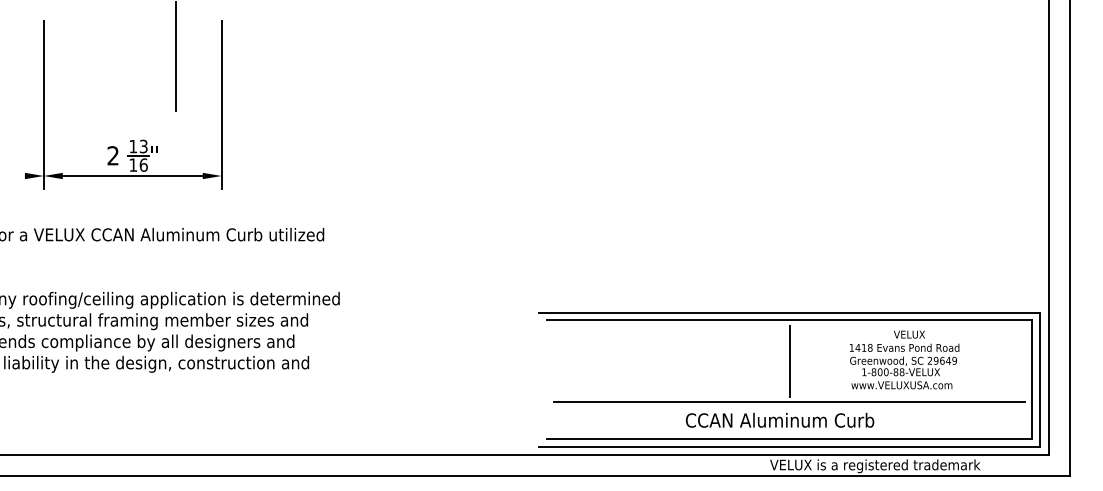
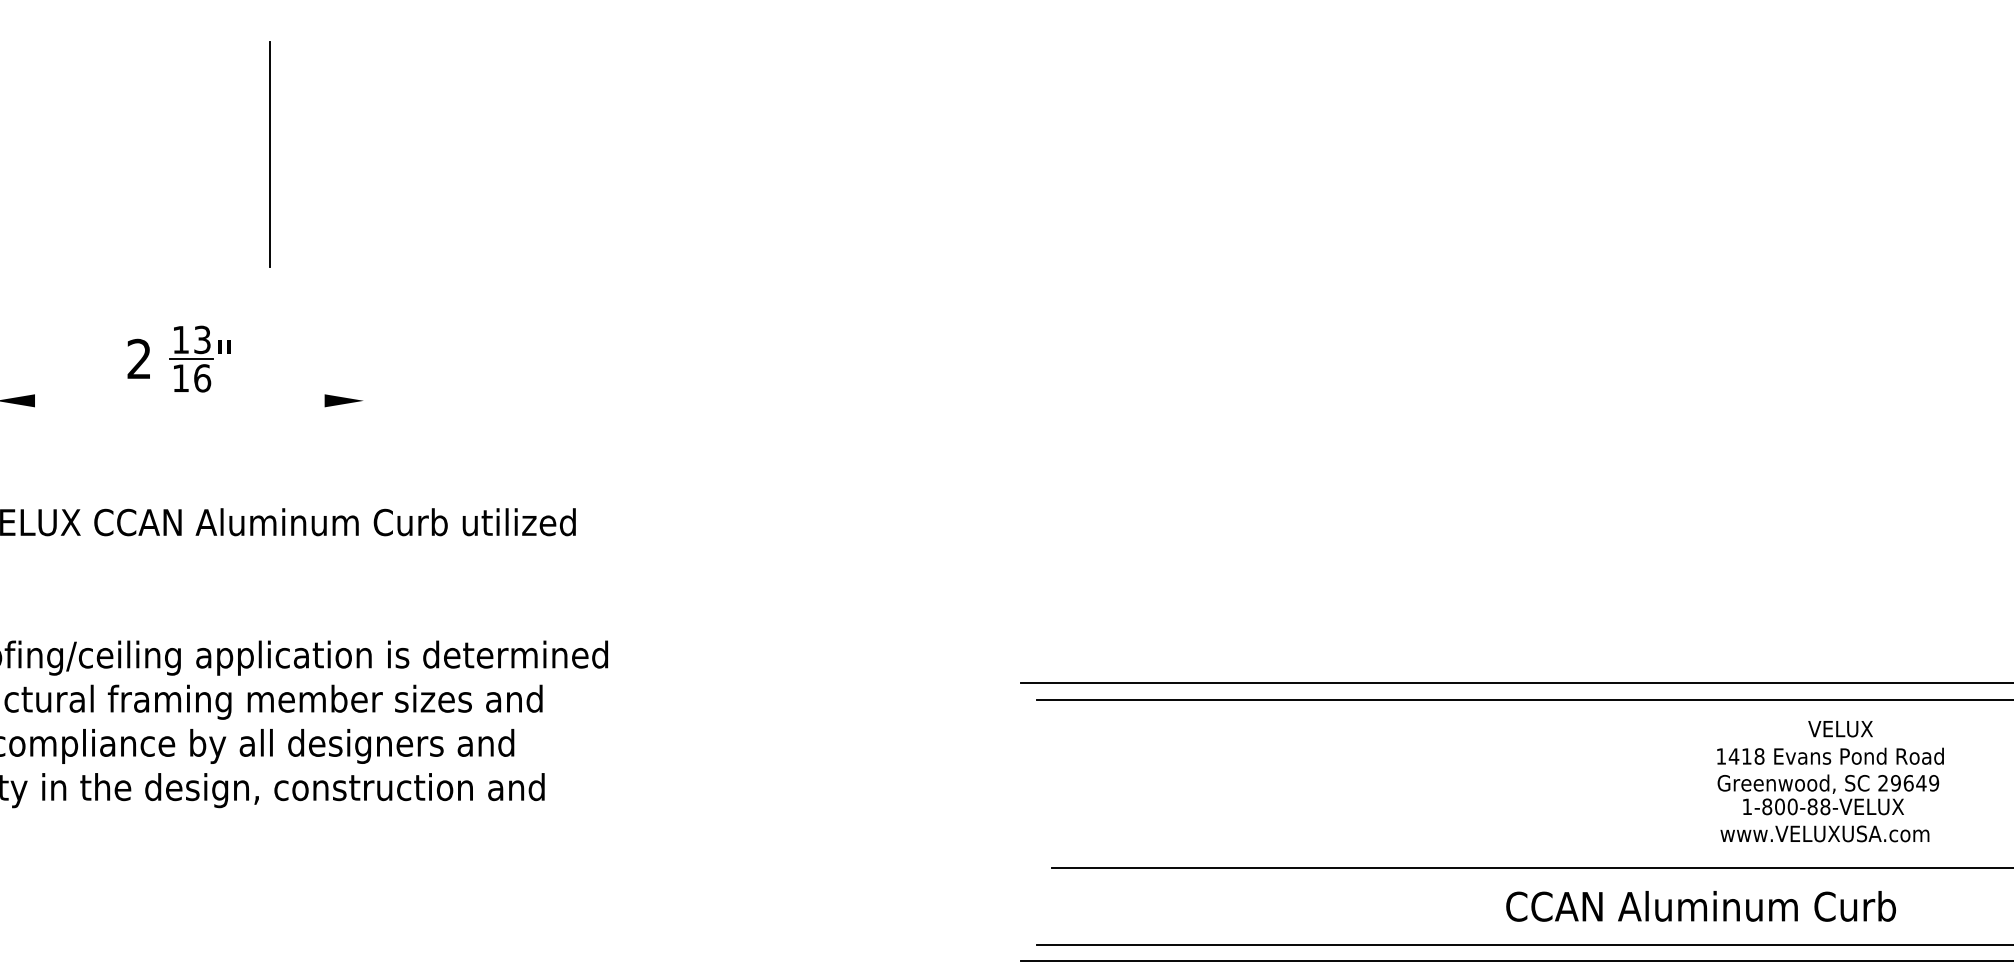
line: (221, 104) -> (363, 252), removed
line: (132, 176) -> (179, 401), removed
text: (904, 359) -> (1830, 780), moved
line: (789, 361) -> (1538, 784), removed
text: (779, 419) -> (1699, 904), moved

